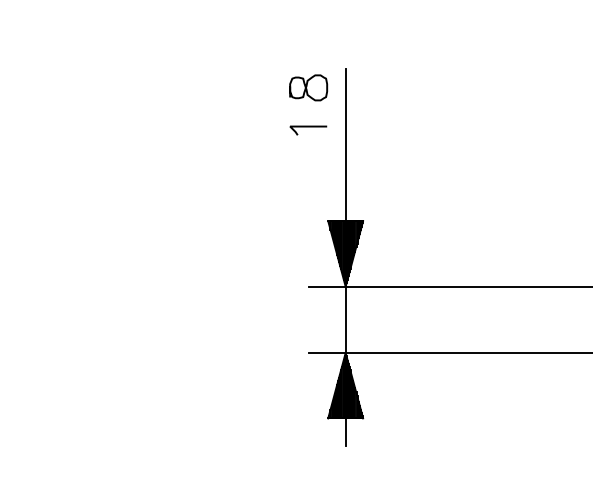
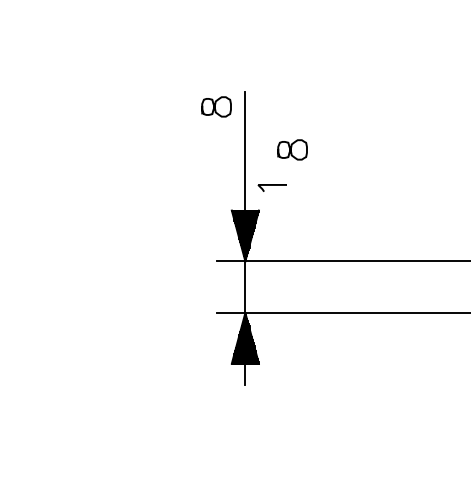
curve: (307, 127) -> (271, 185), moved
part: (406, 142) -> (292, 149), added

